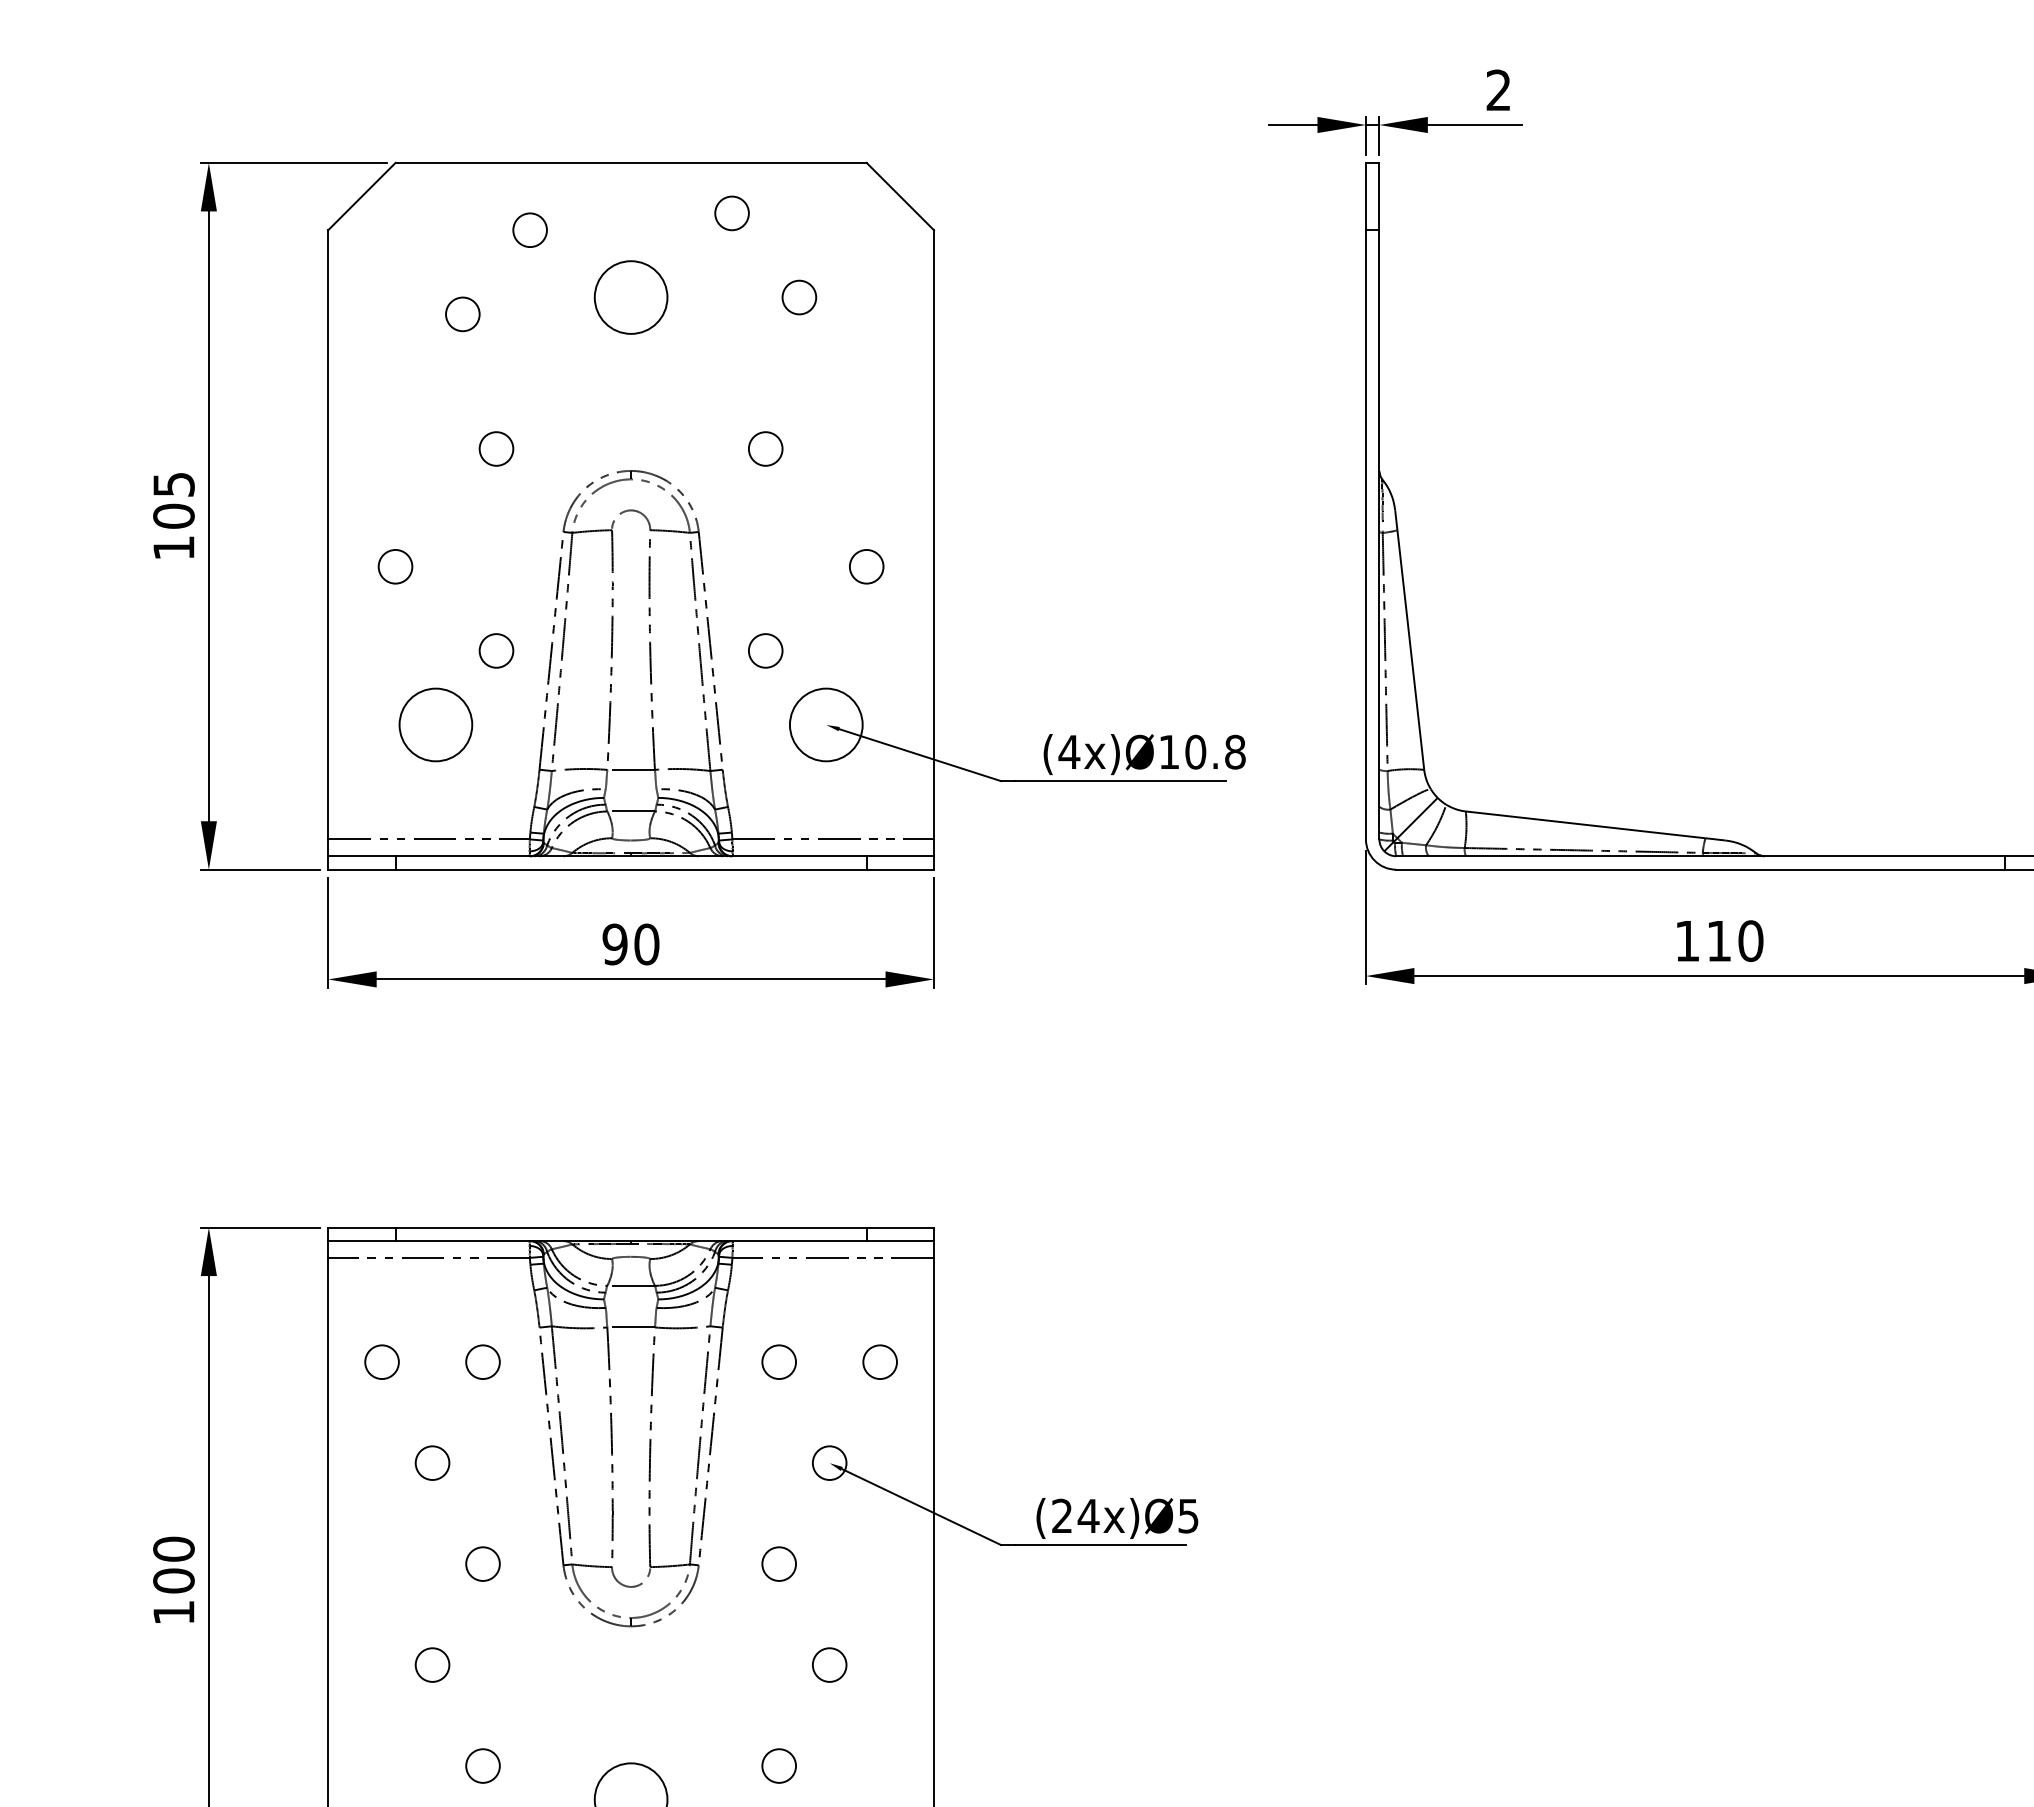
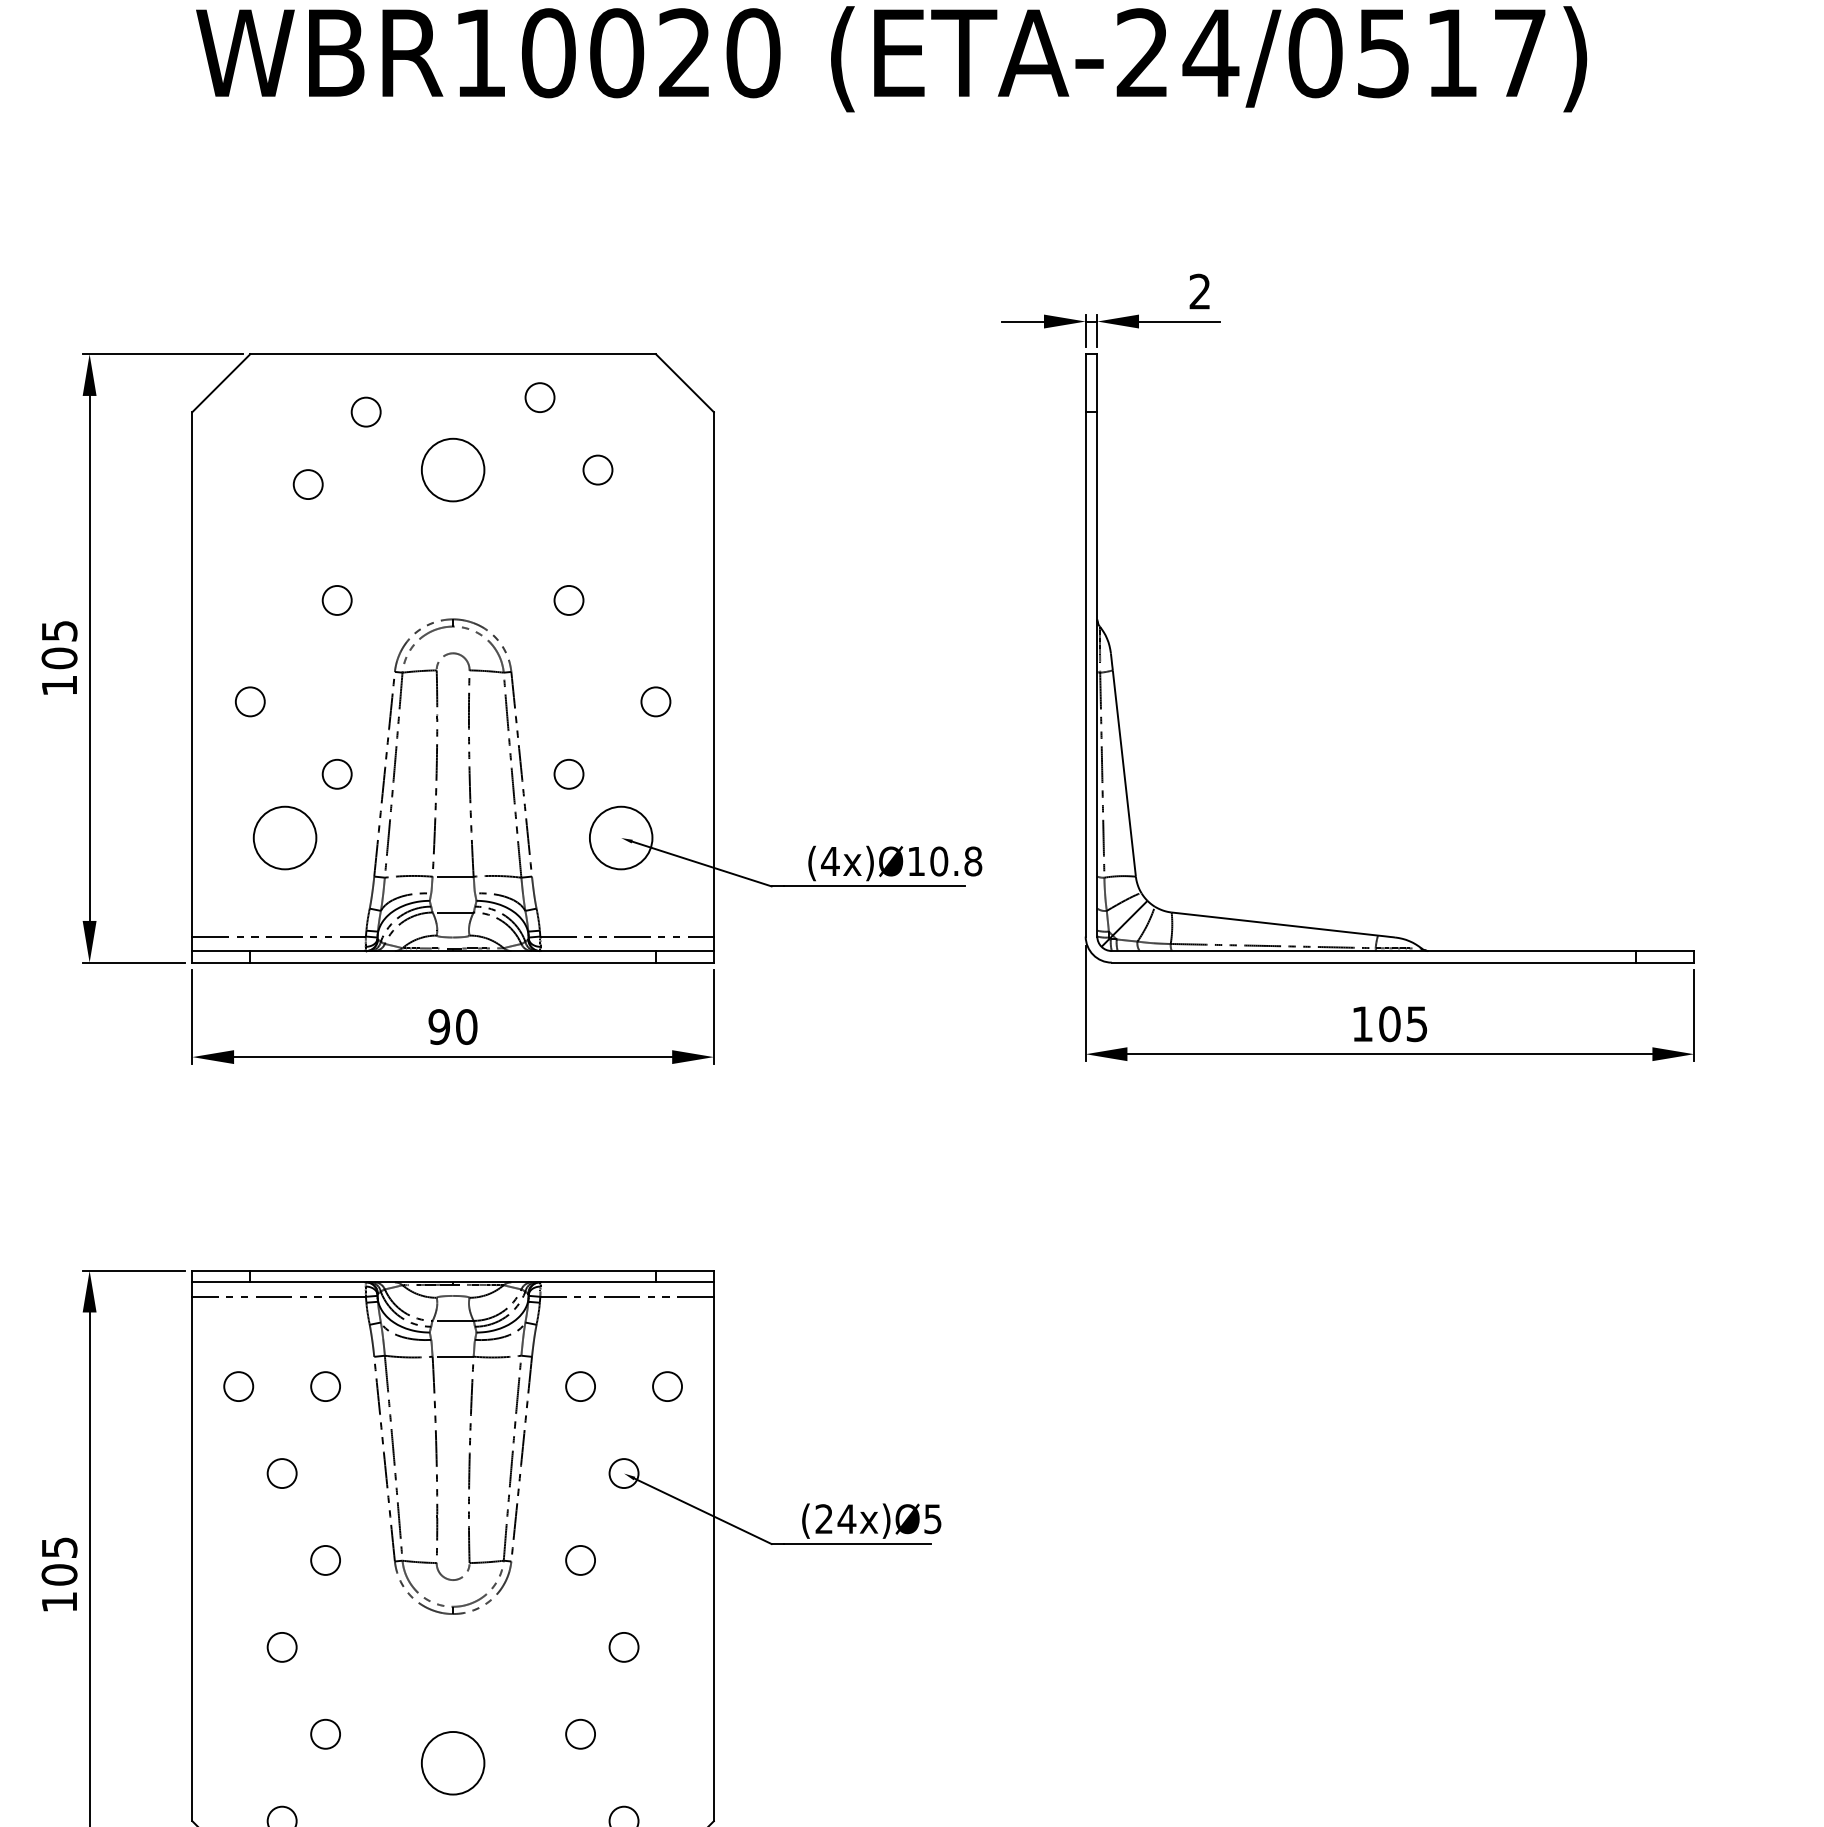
text: (1735, 941) -> (1403, 1024), 110 -> 105
text: (173, 1549) -> (59, 1547), 100 -> 105

